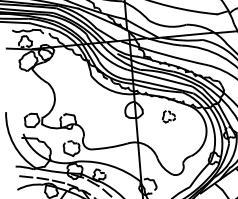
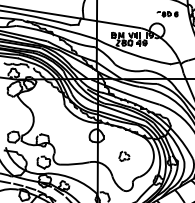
part: (168, 115) -> (124, 155), moved

